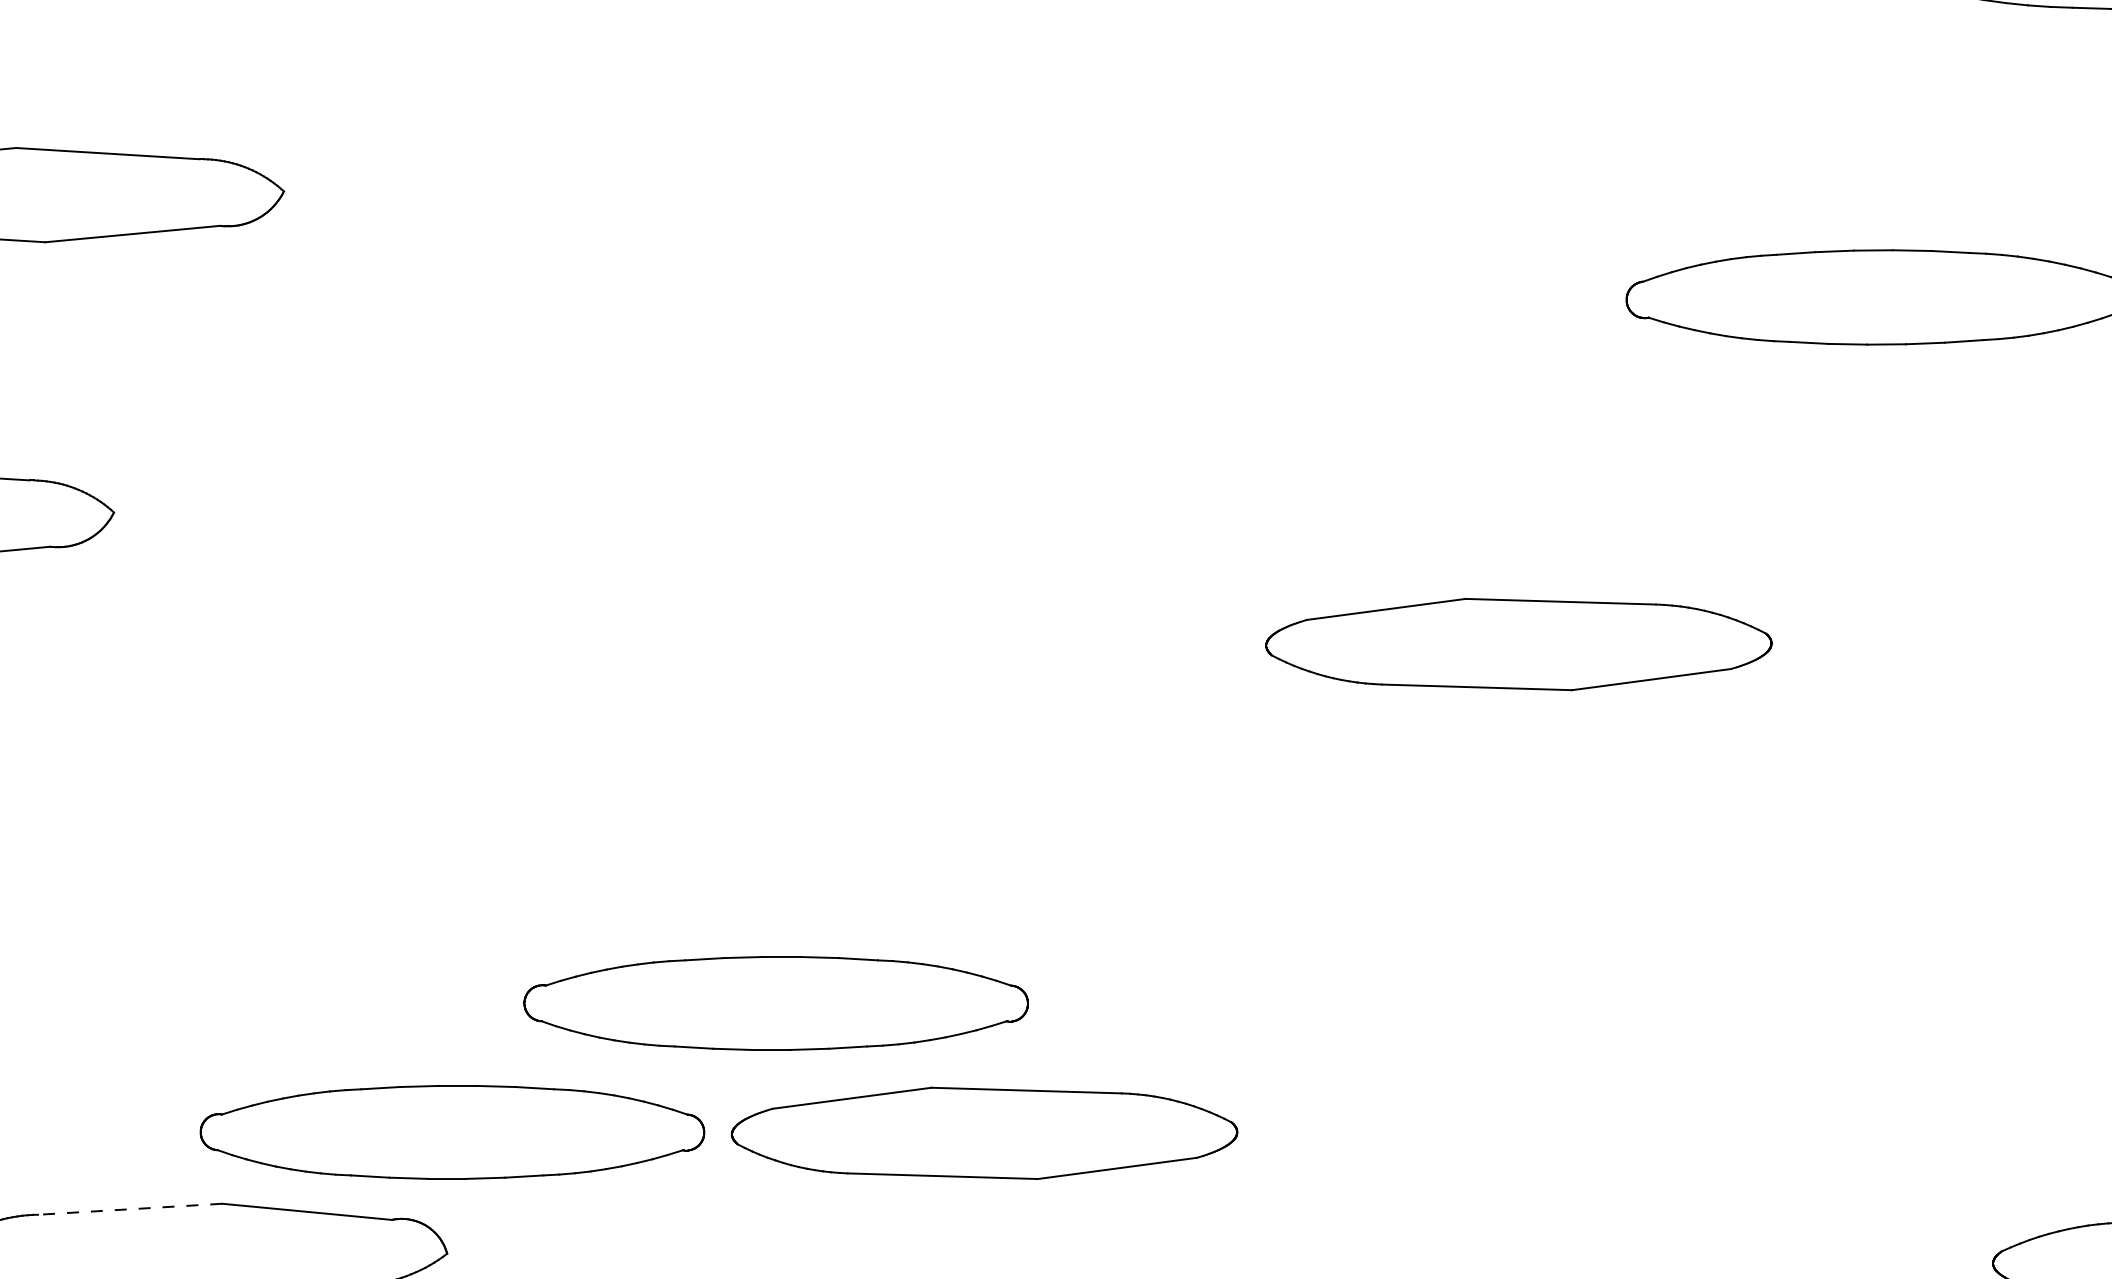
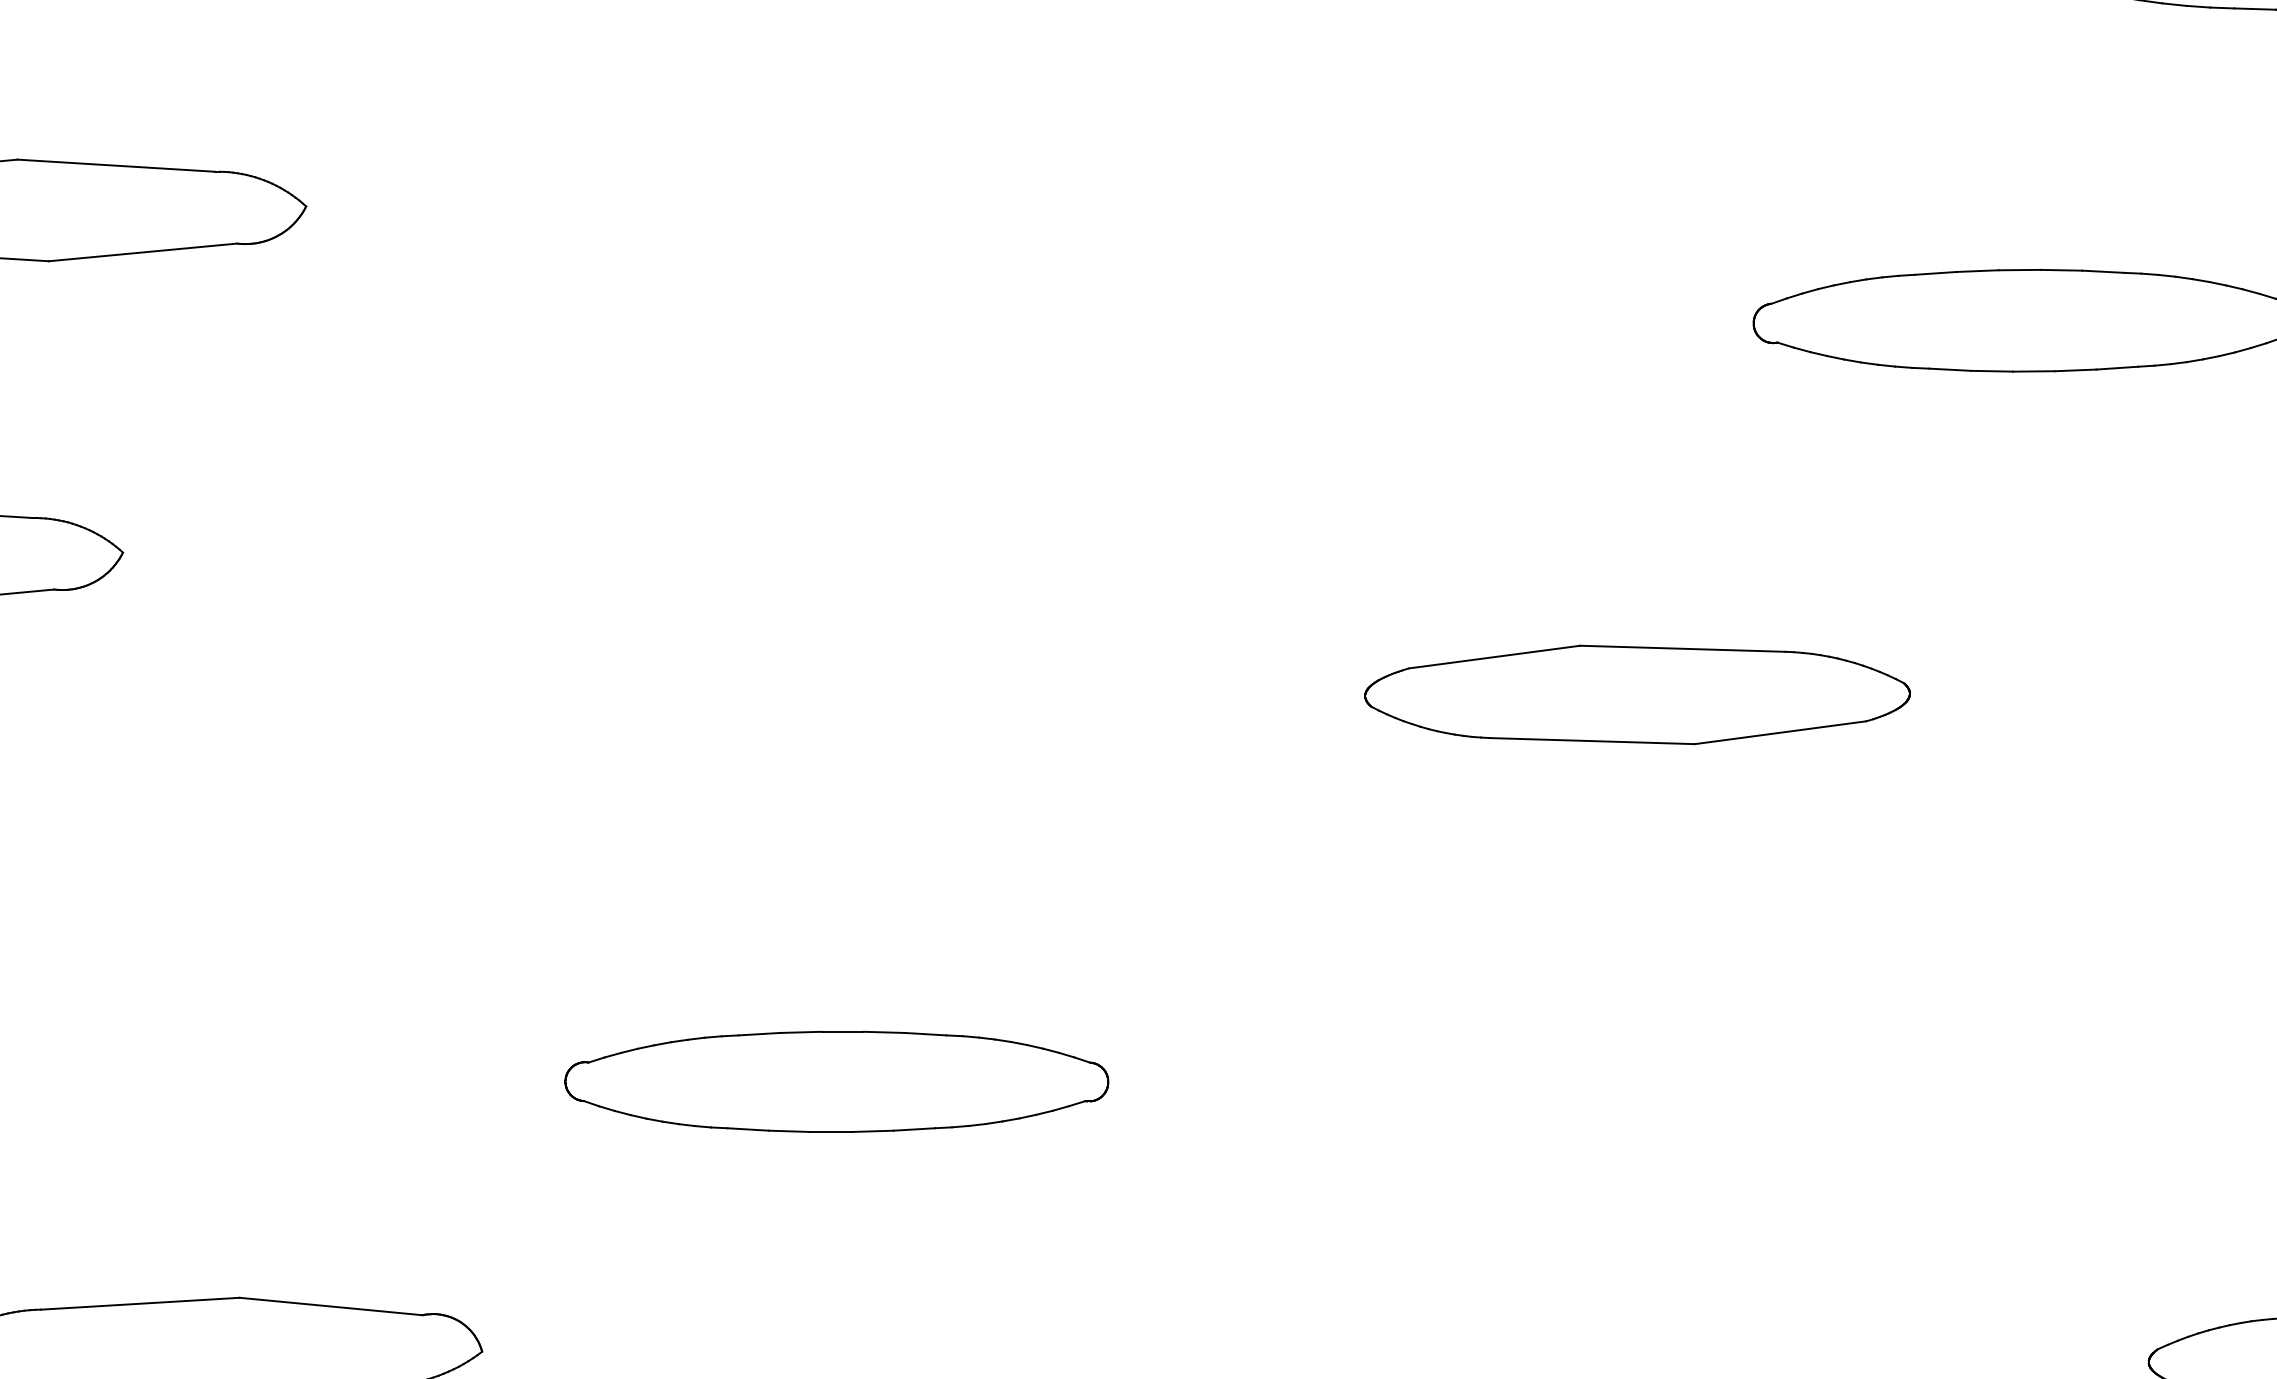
part: (452, 1132) -> (487, 1220), removed
part: (984, 1132) -> (1061, 1221), removed
line: (129, 1209) -> (139, 1303), dashed -> solid

